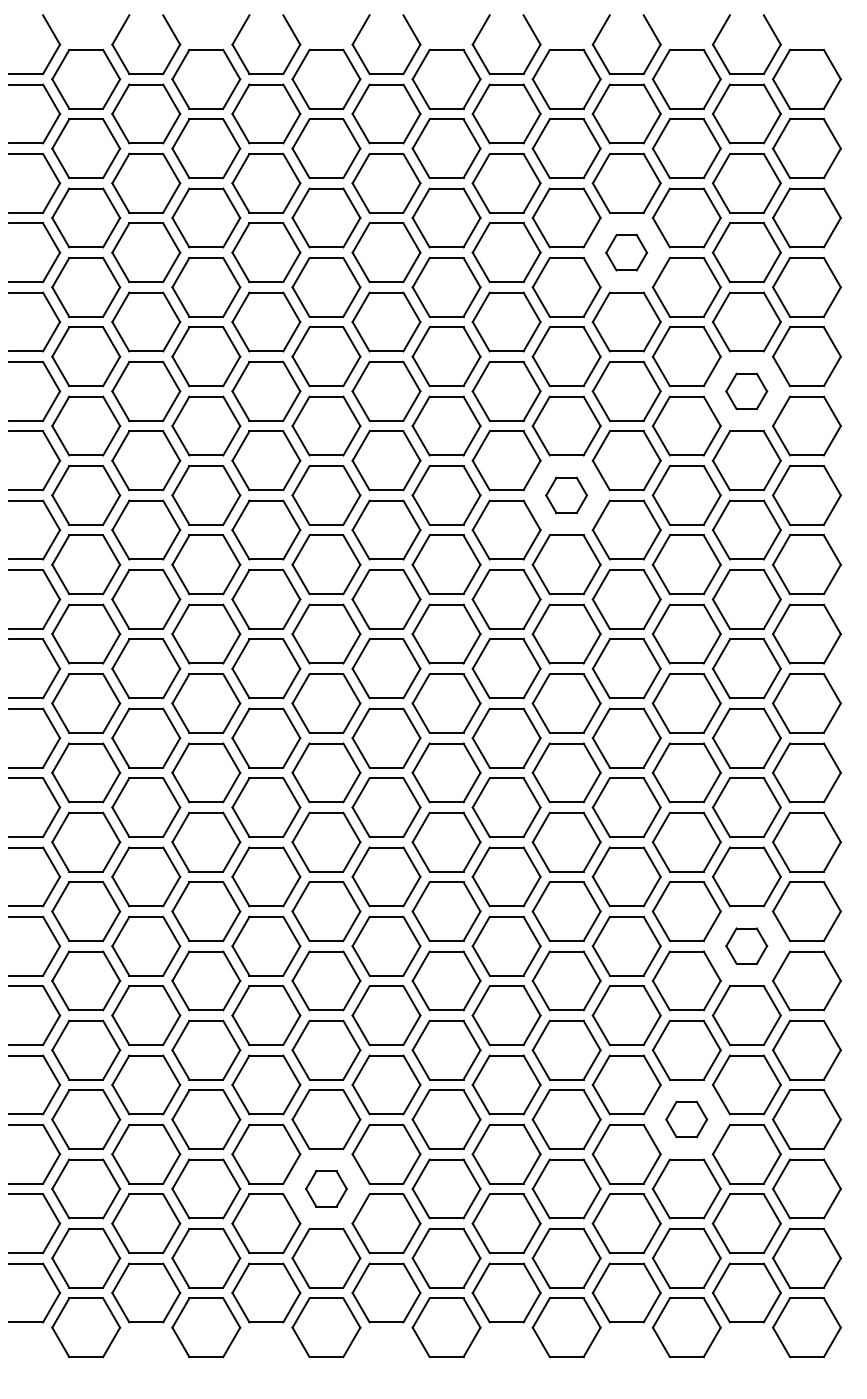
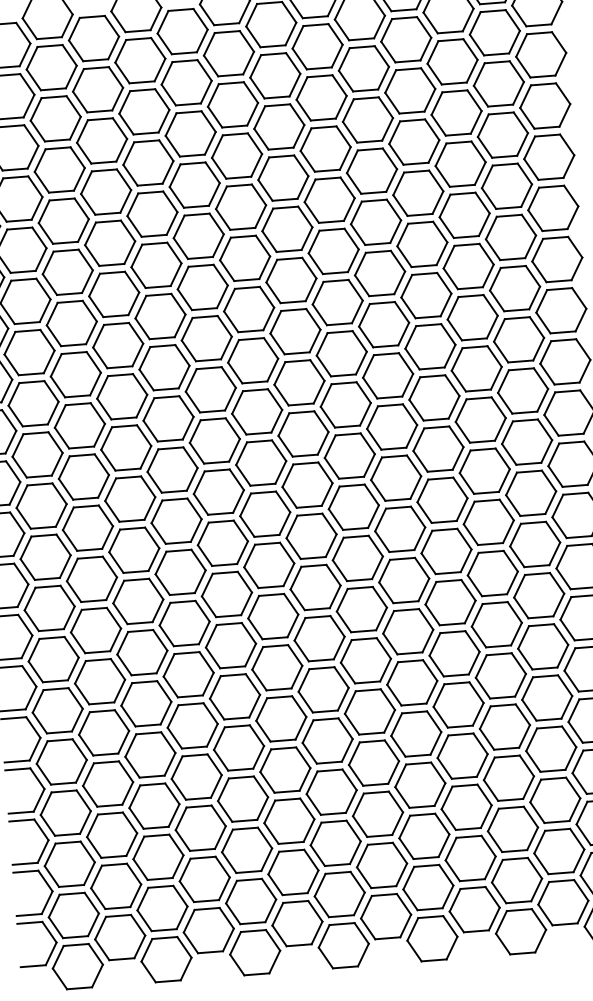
part: (626, 252) -> (414, 141), size x1.67
part: (746, 391) -> (510, 237), size x1.67
part: (566, 495) -> (383, 324), size x1.67
part: (746, 945) -> (542, 646), size x1.67
part: (686, 1119) -> (508, 778), size x1.67
part: (326, 1188) -> (247, 849), size x1.67

